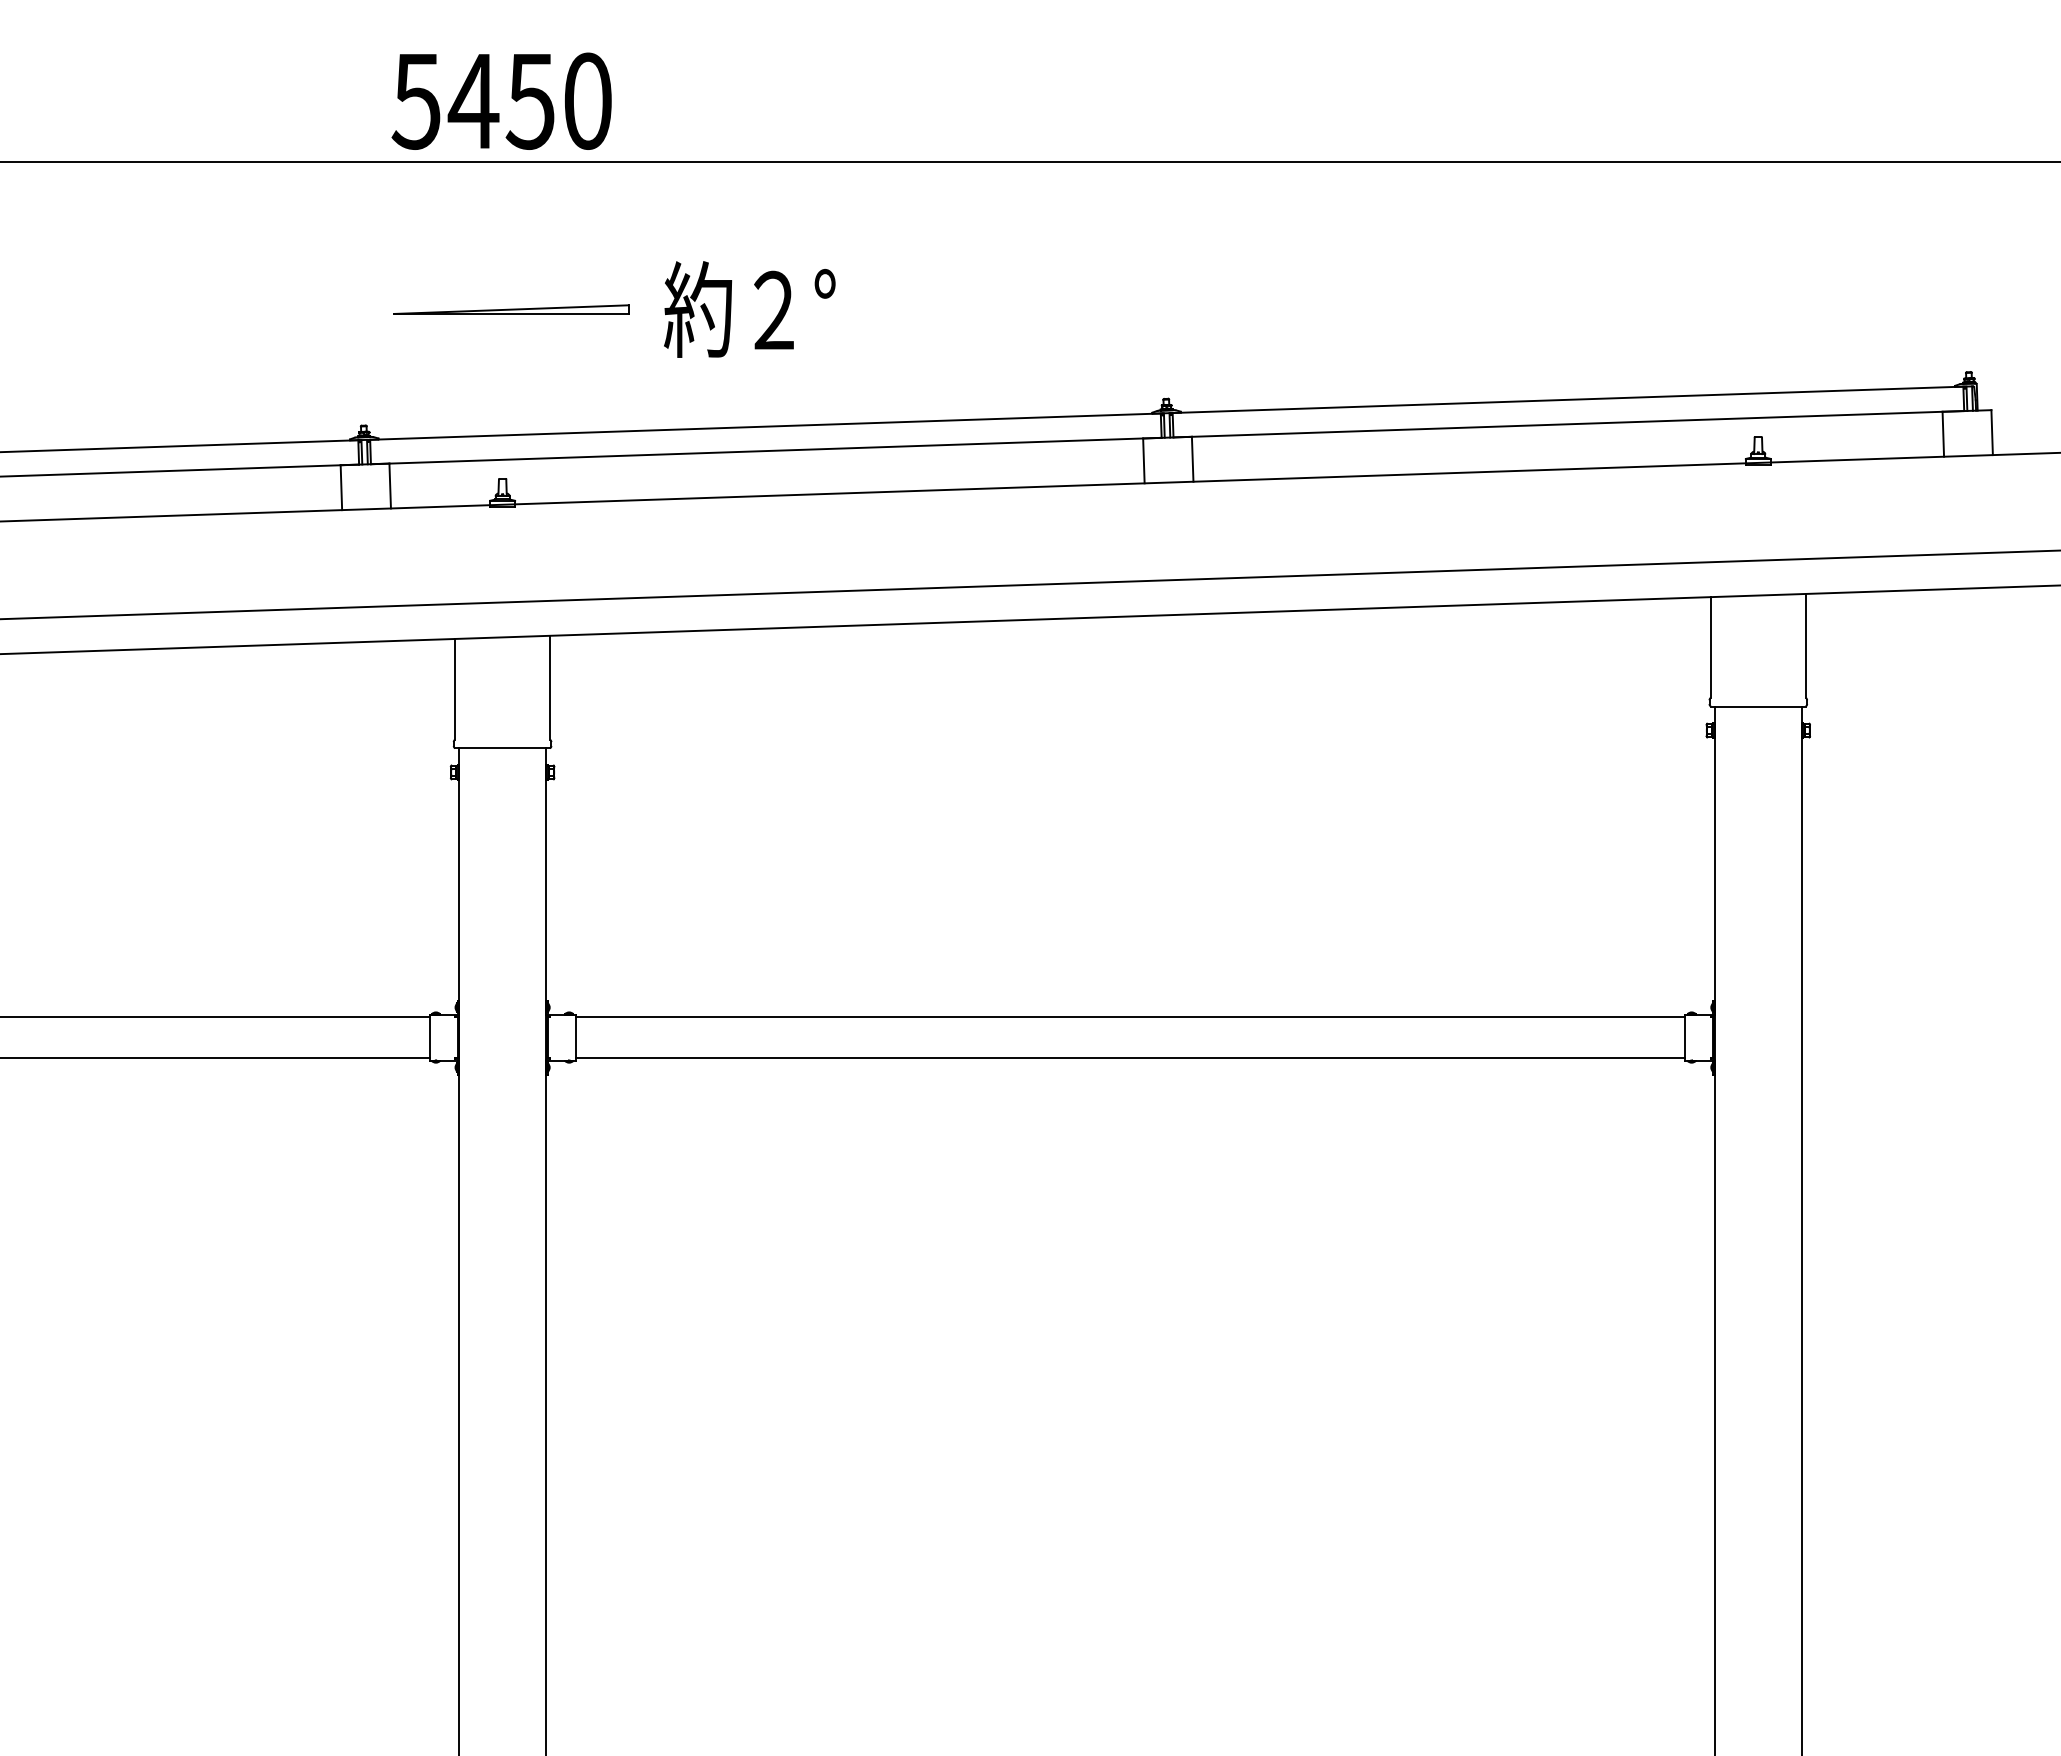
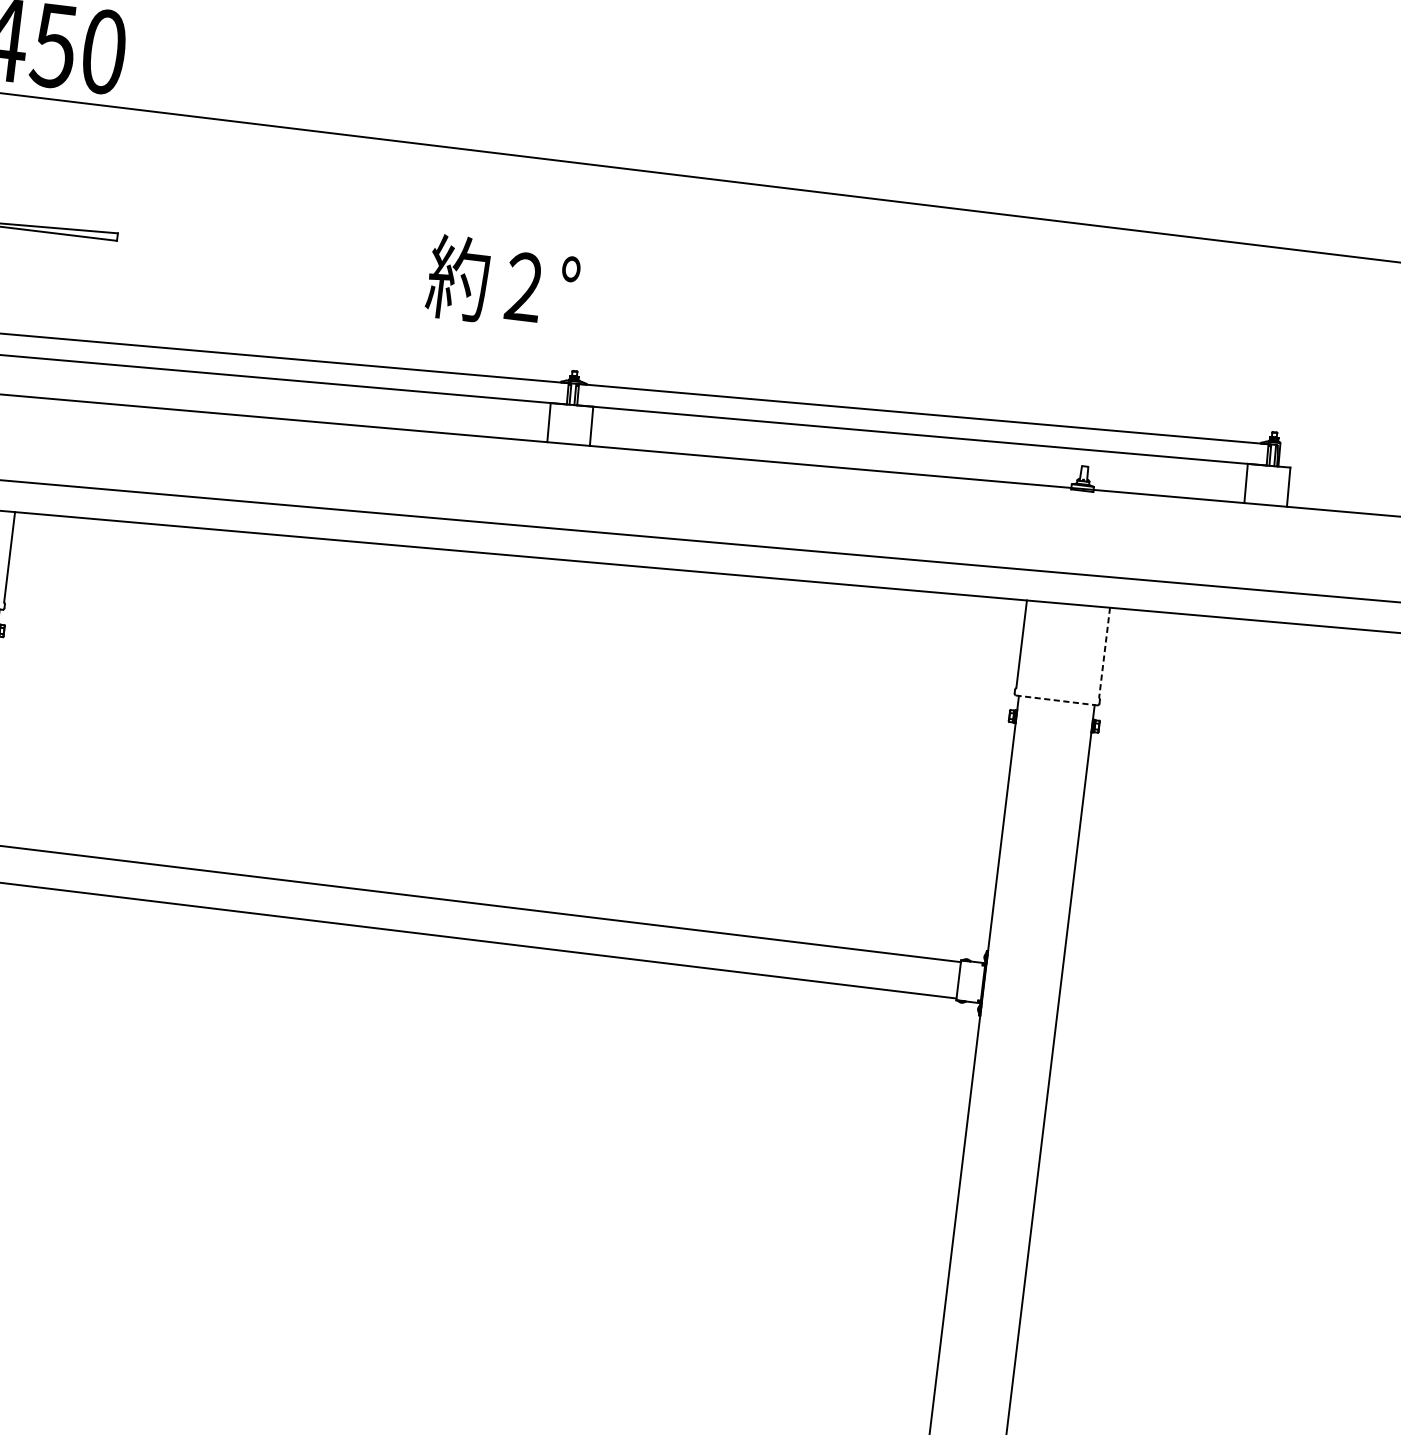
text: (749, 309) -> (502, 283), moved
line: (1805, 646) -> (1104, 653), solid -> dashed
line: (1757, 706) -> (1056, 700), solid -> dashed

